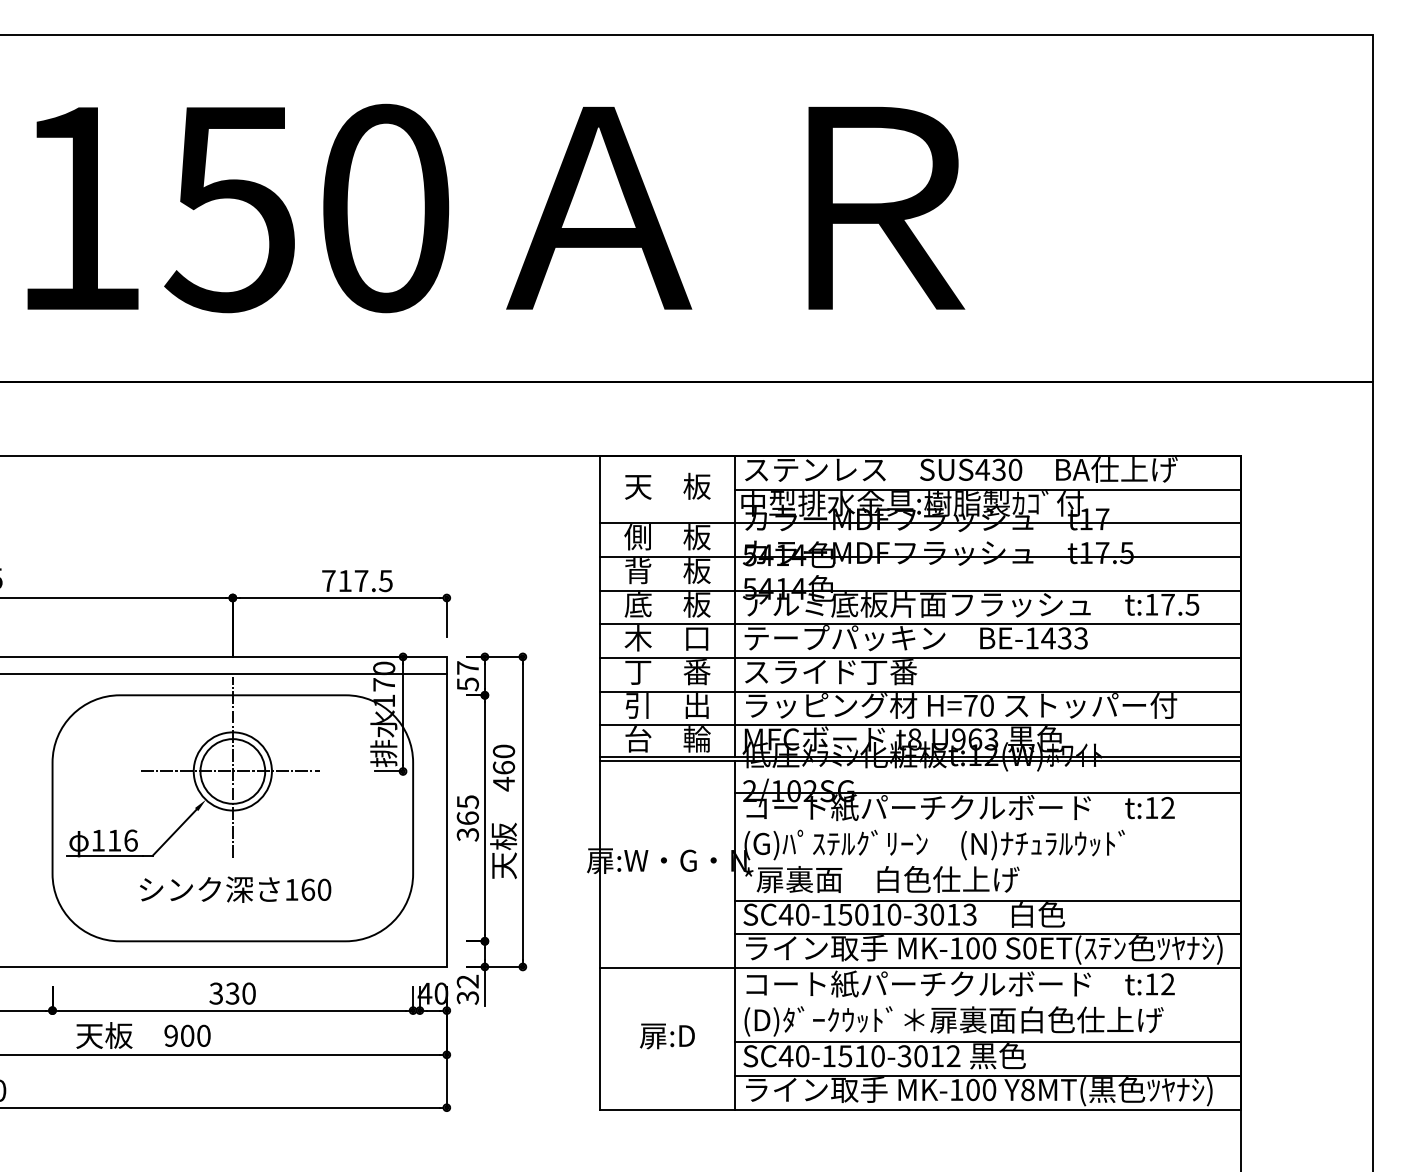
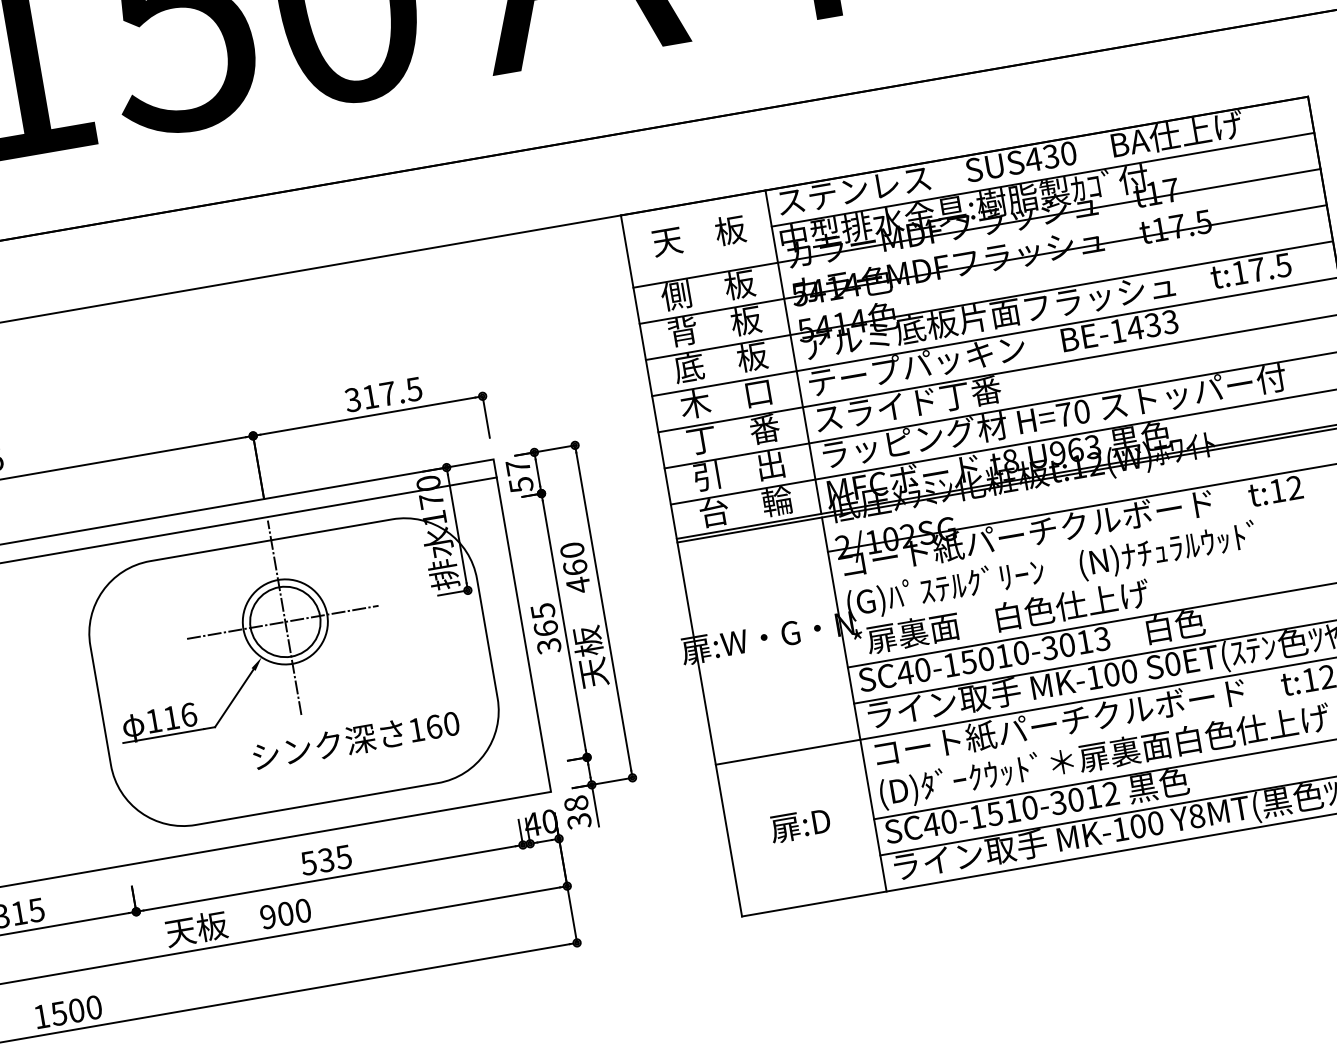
text: (328, 581) -> (352, 400), 717.5 -> 317.5
text: (235, 889) -> (356, 740), moved
text: (467, 981) -> (575, 803), 32 -> 38
text: (232, 993) -> (326, 860), 330 -> 535

